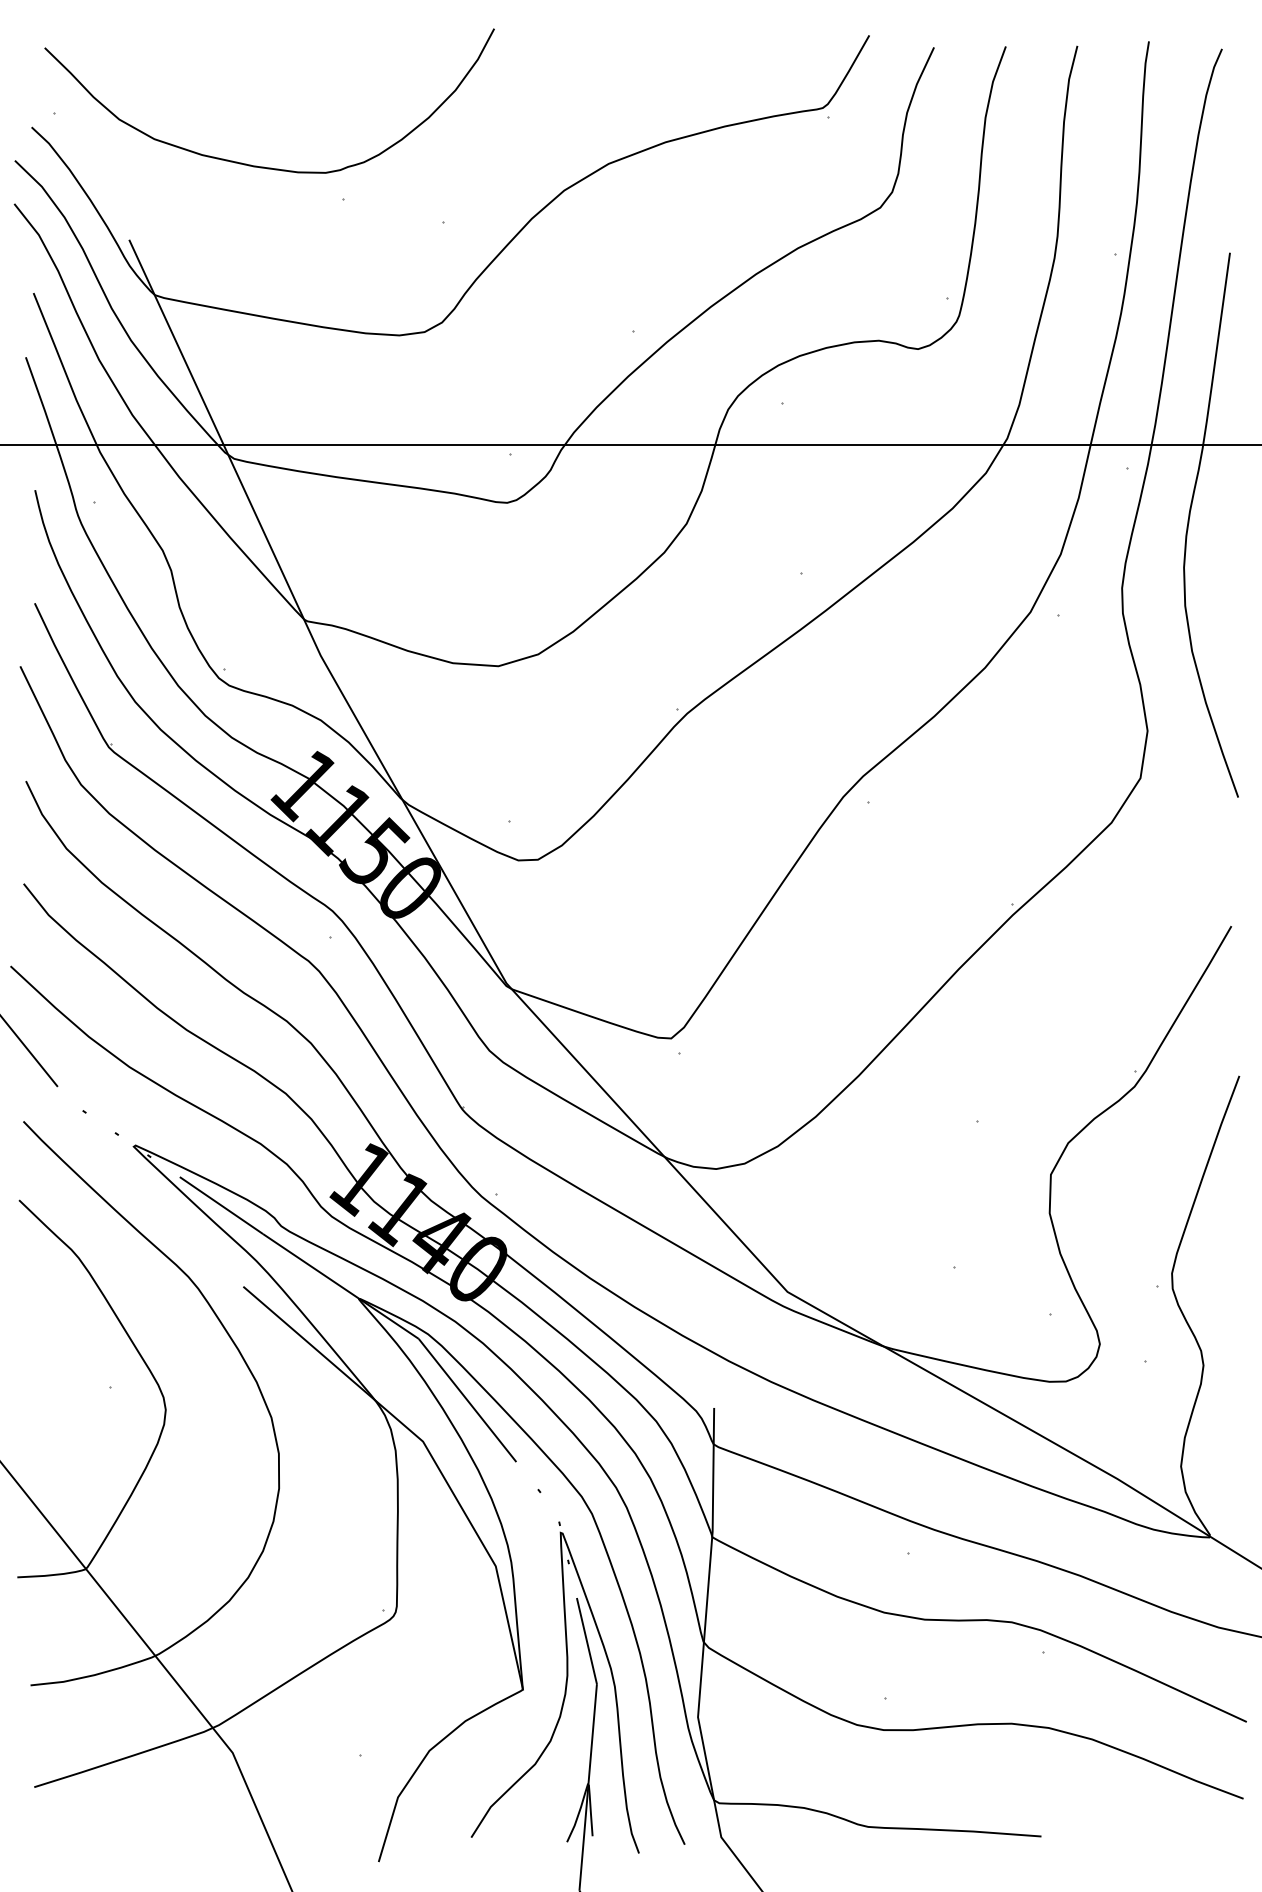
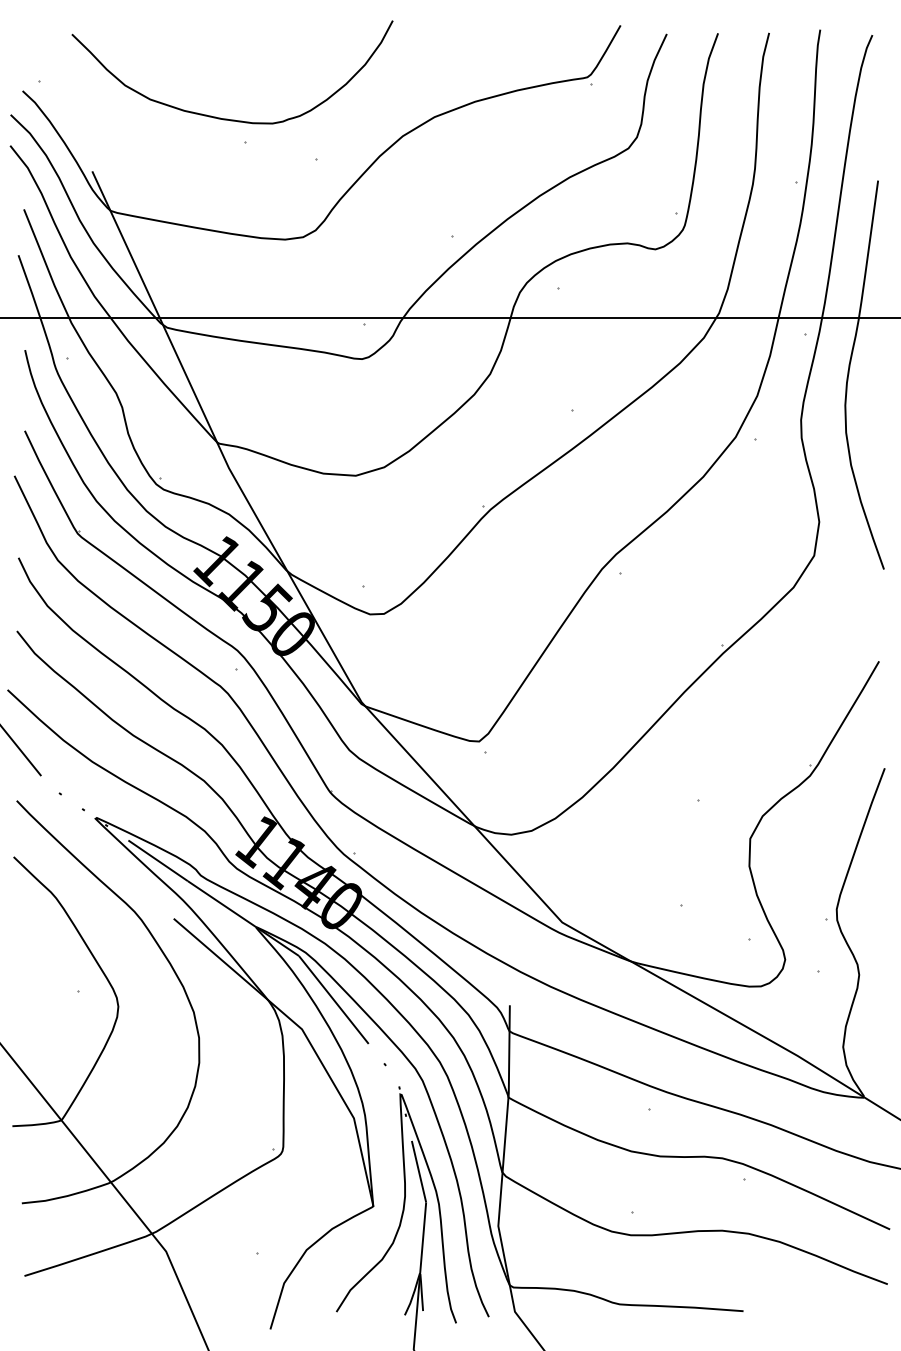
curve: (264, 166) -> (228, 119), moved

